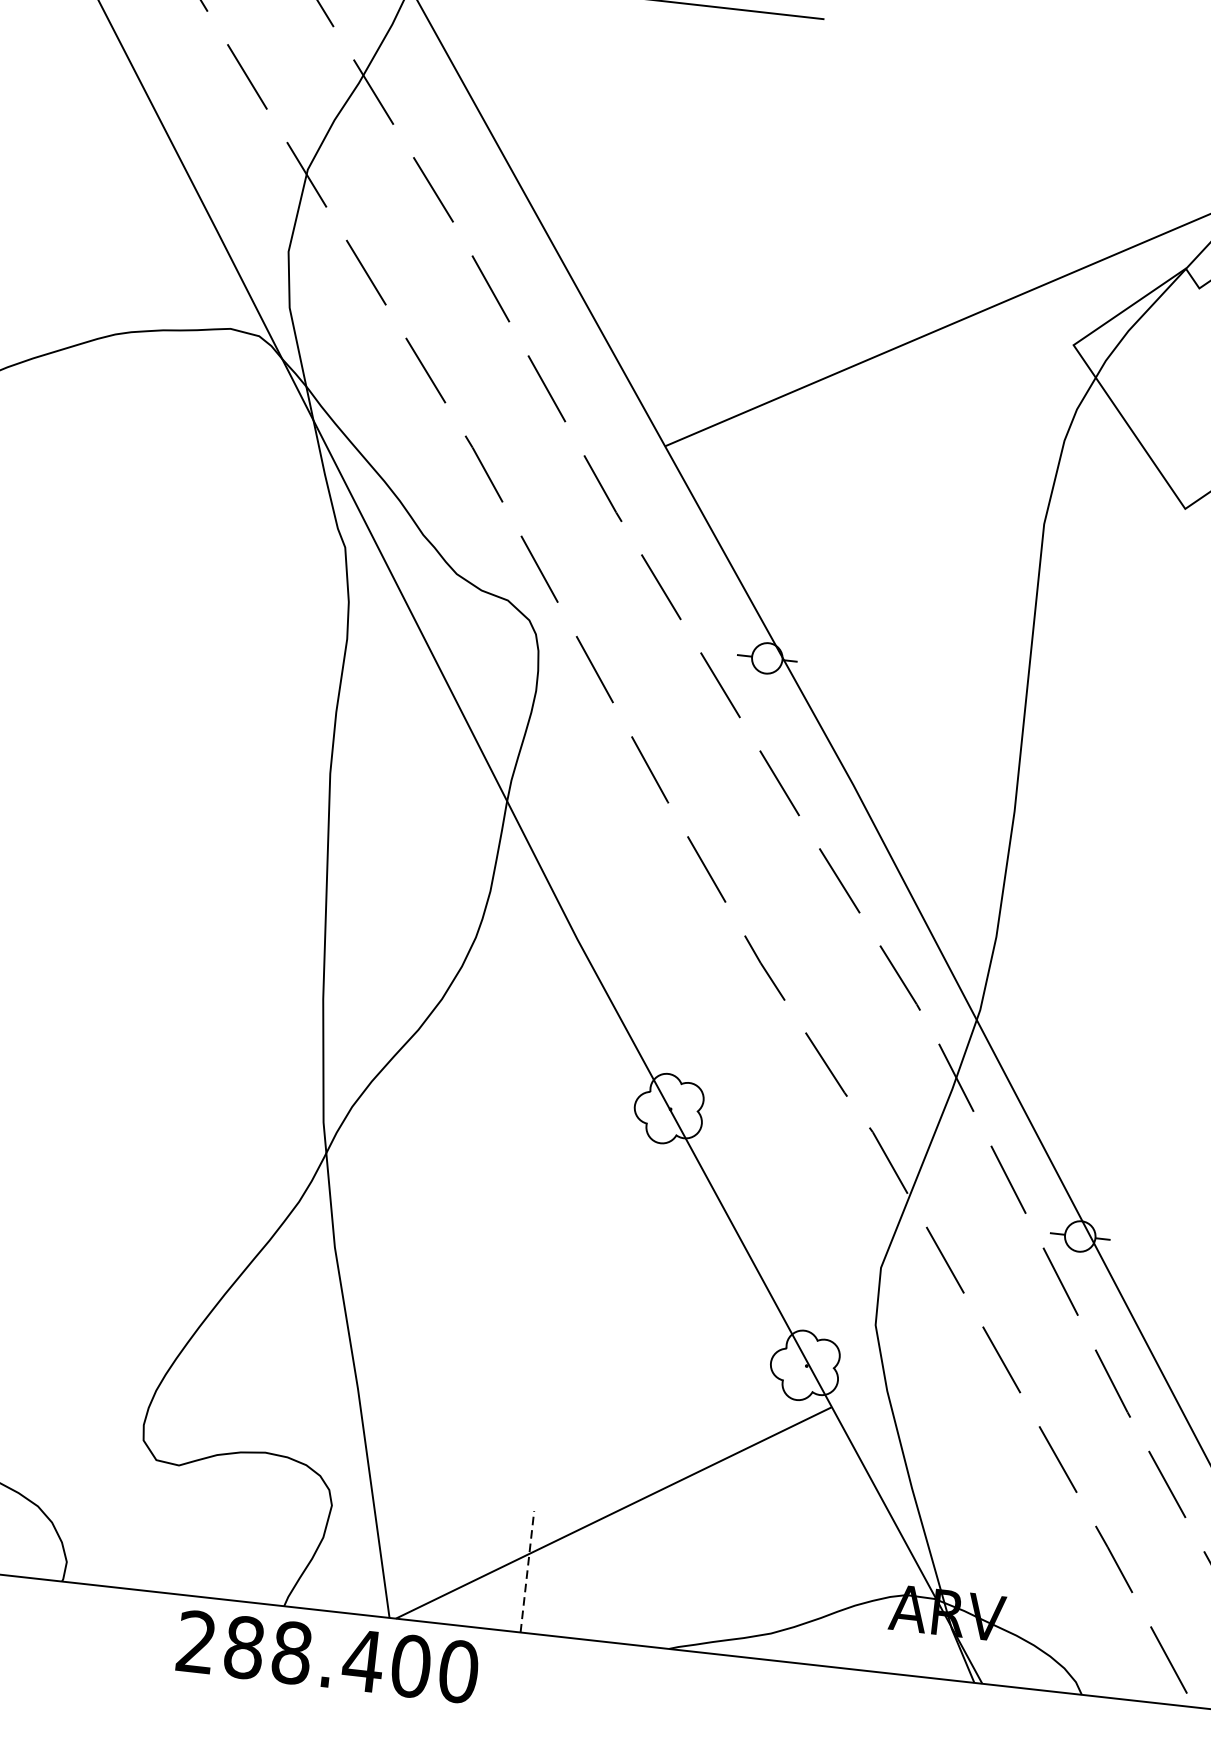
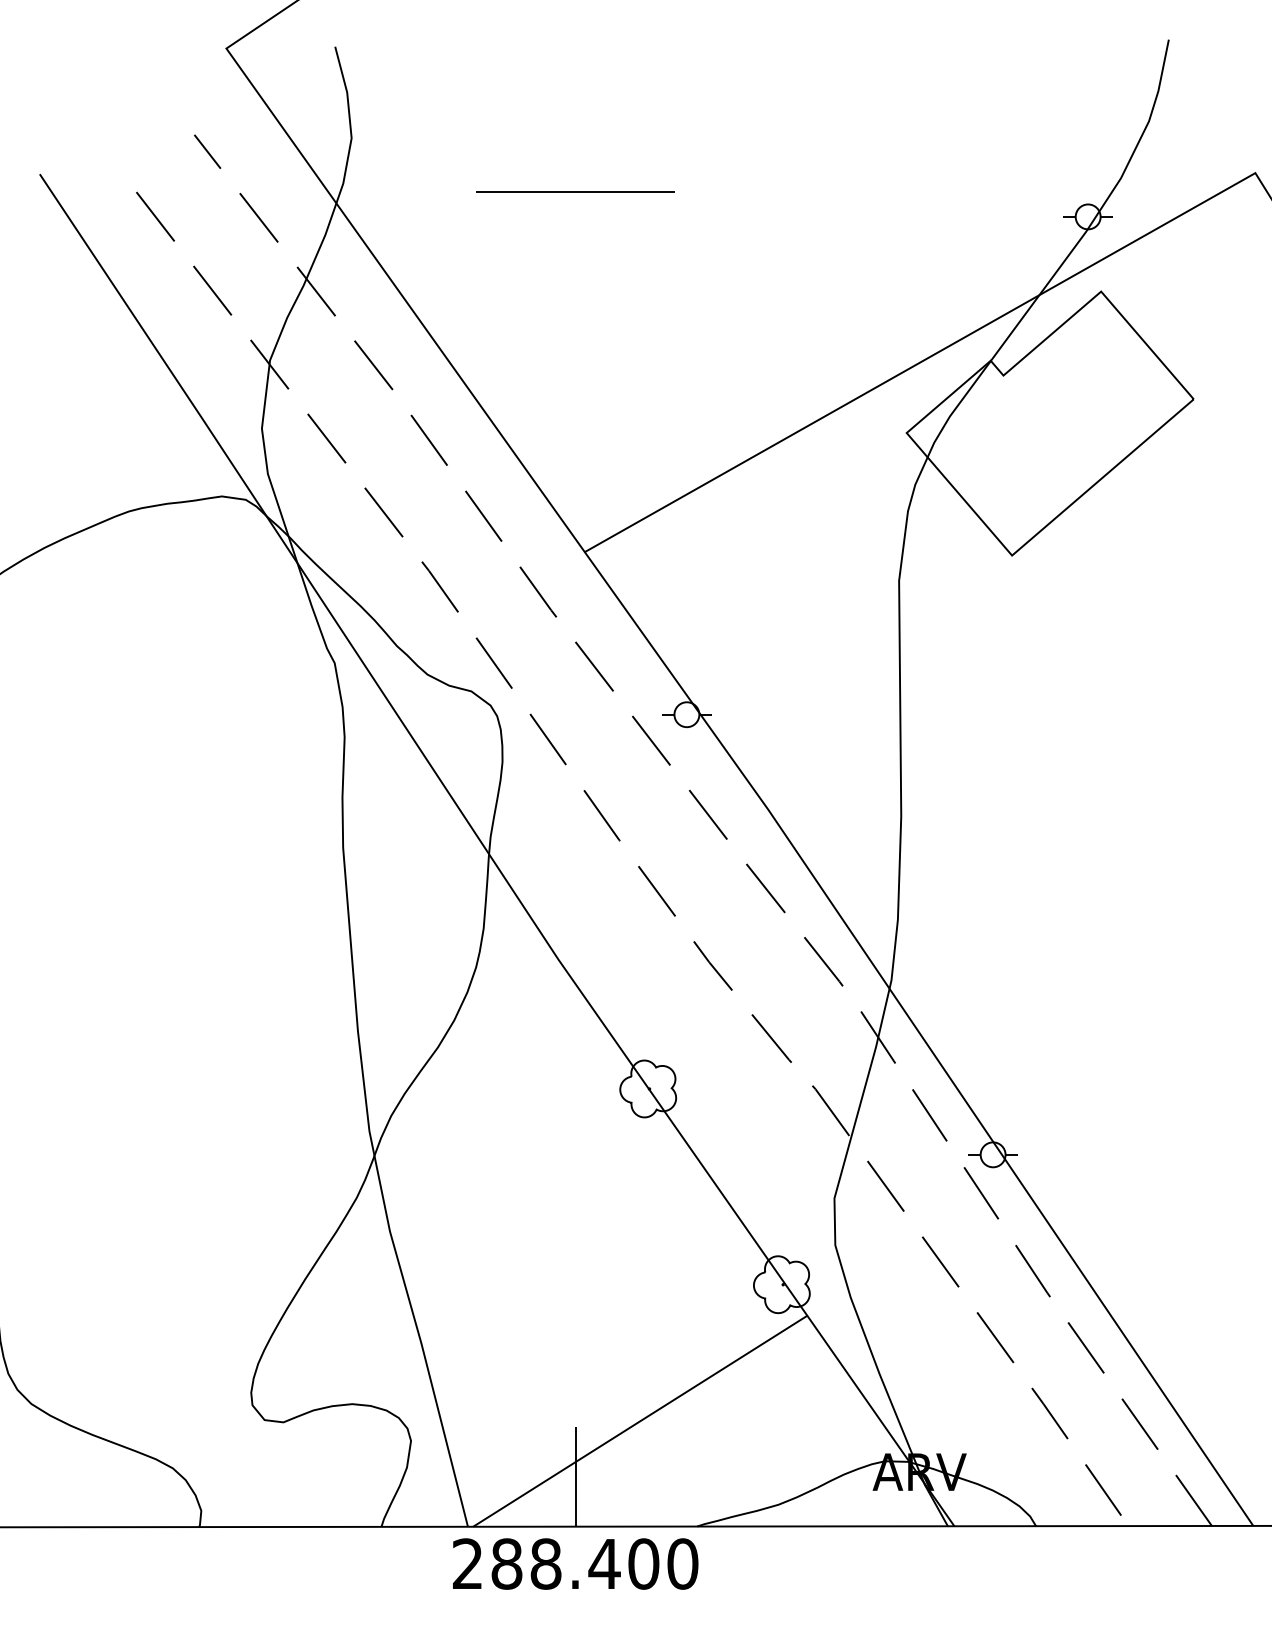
line: (527, 1571) -> (575, 1476), dashed -> solid
text: (327, 1656) -> (575, 1563), moved

